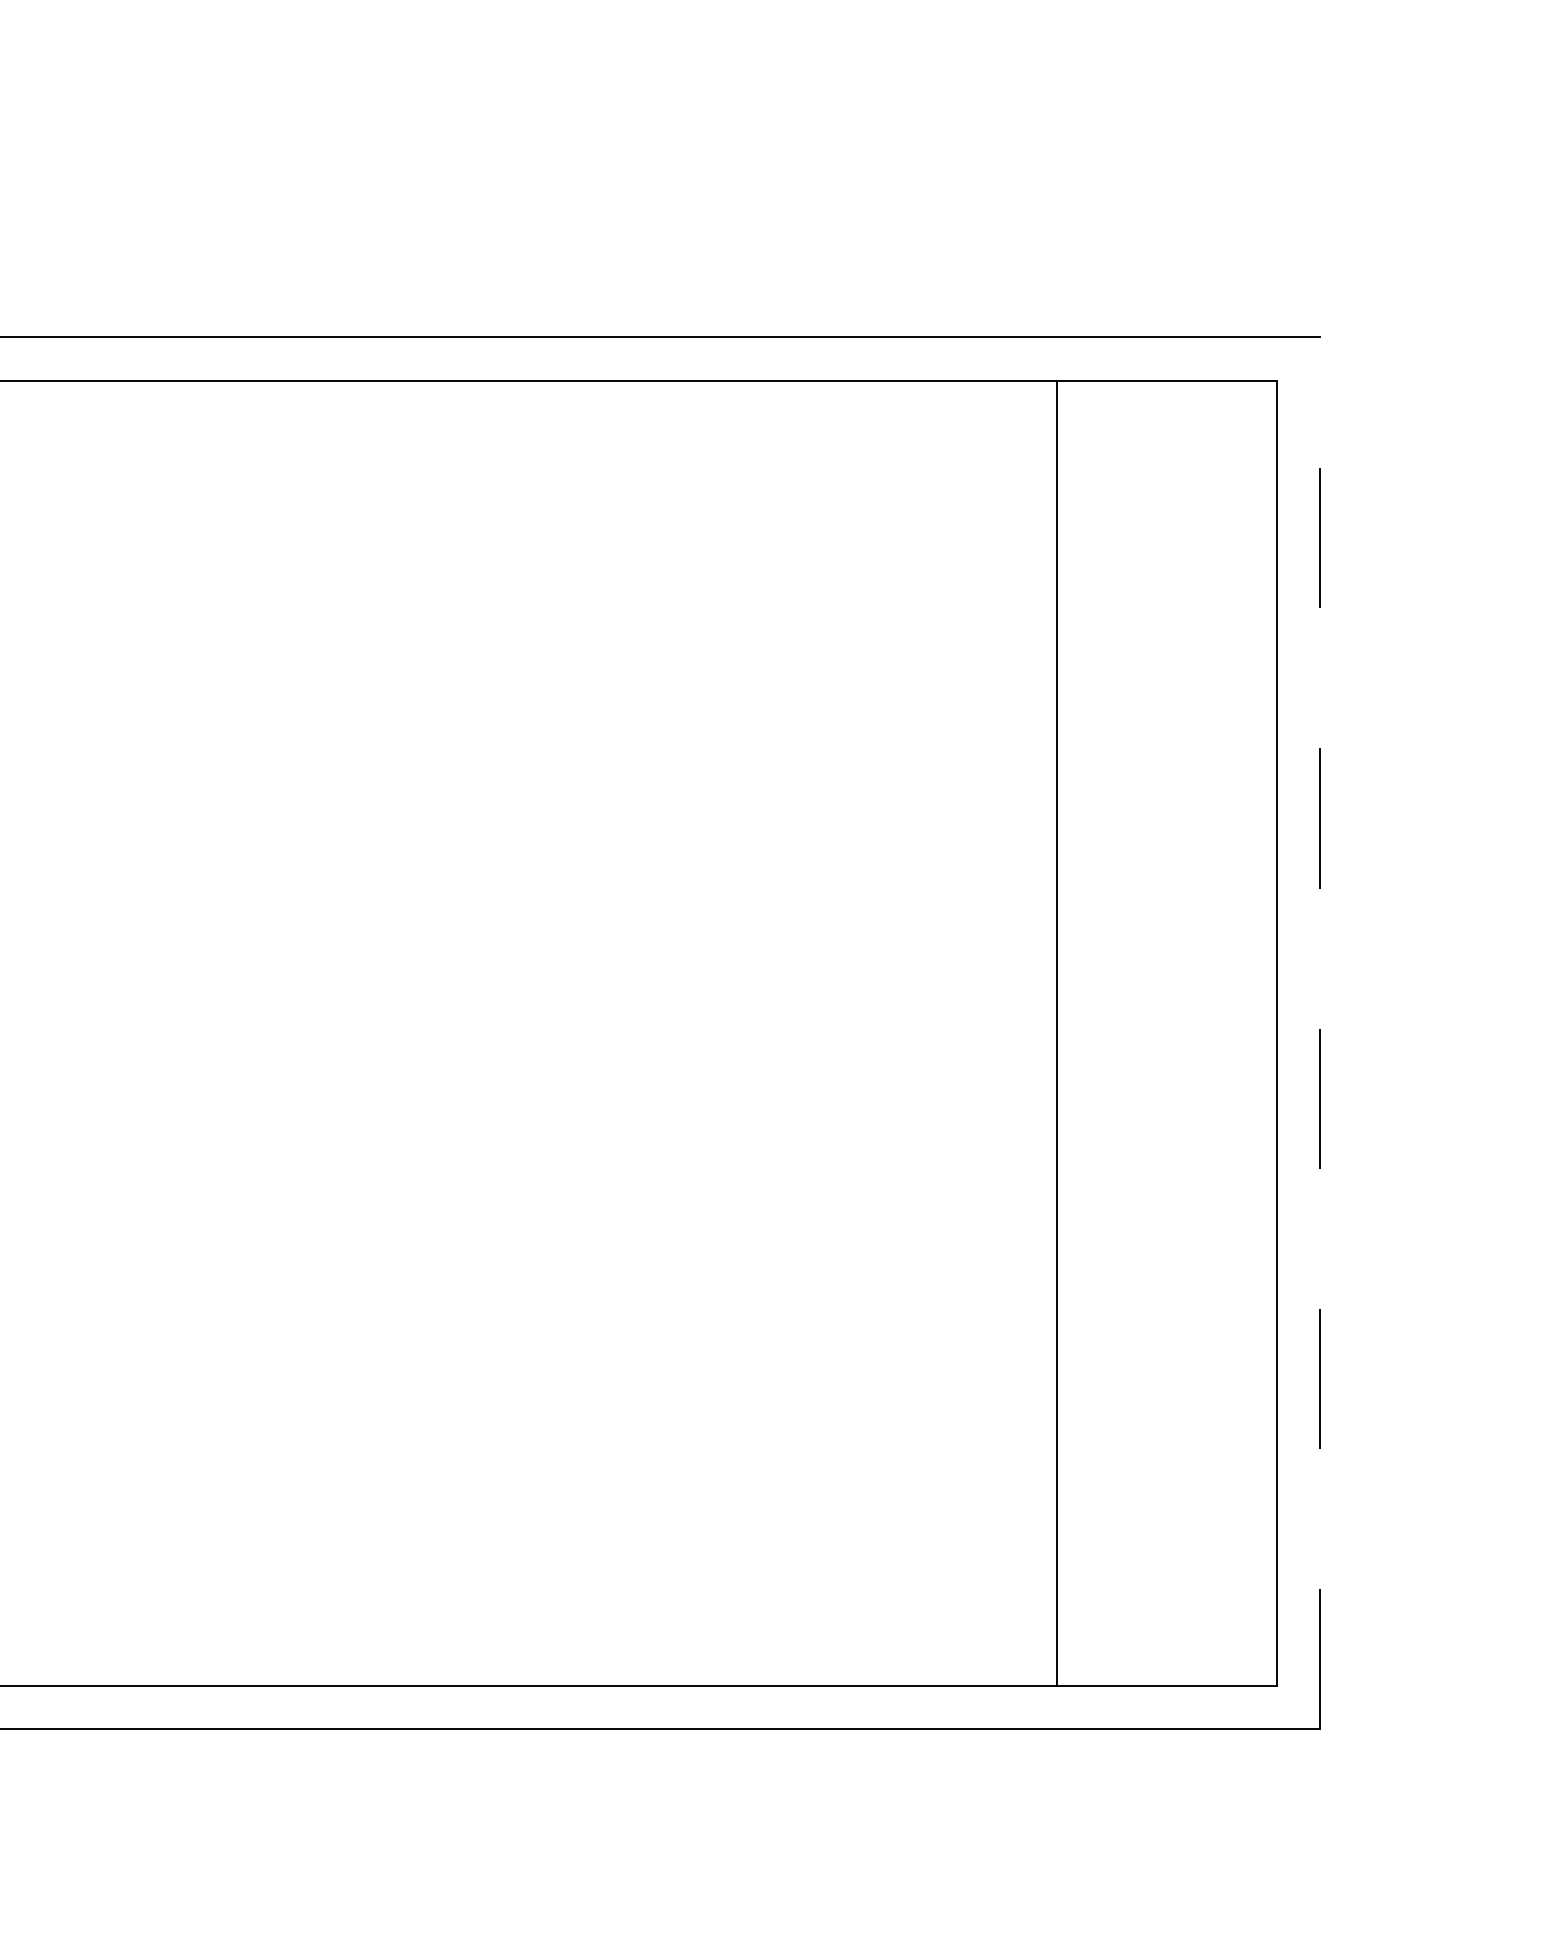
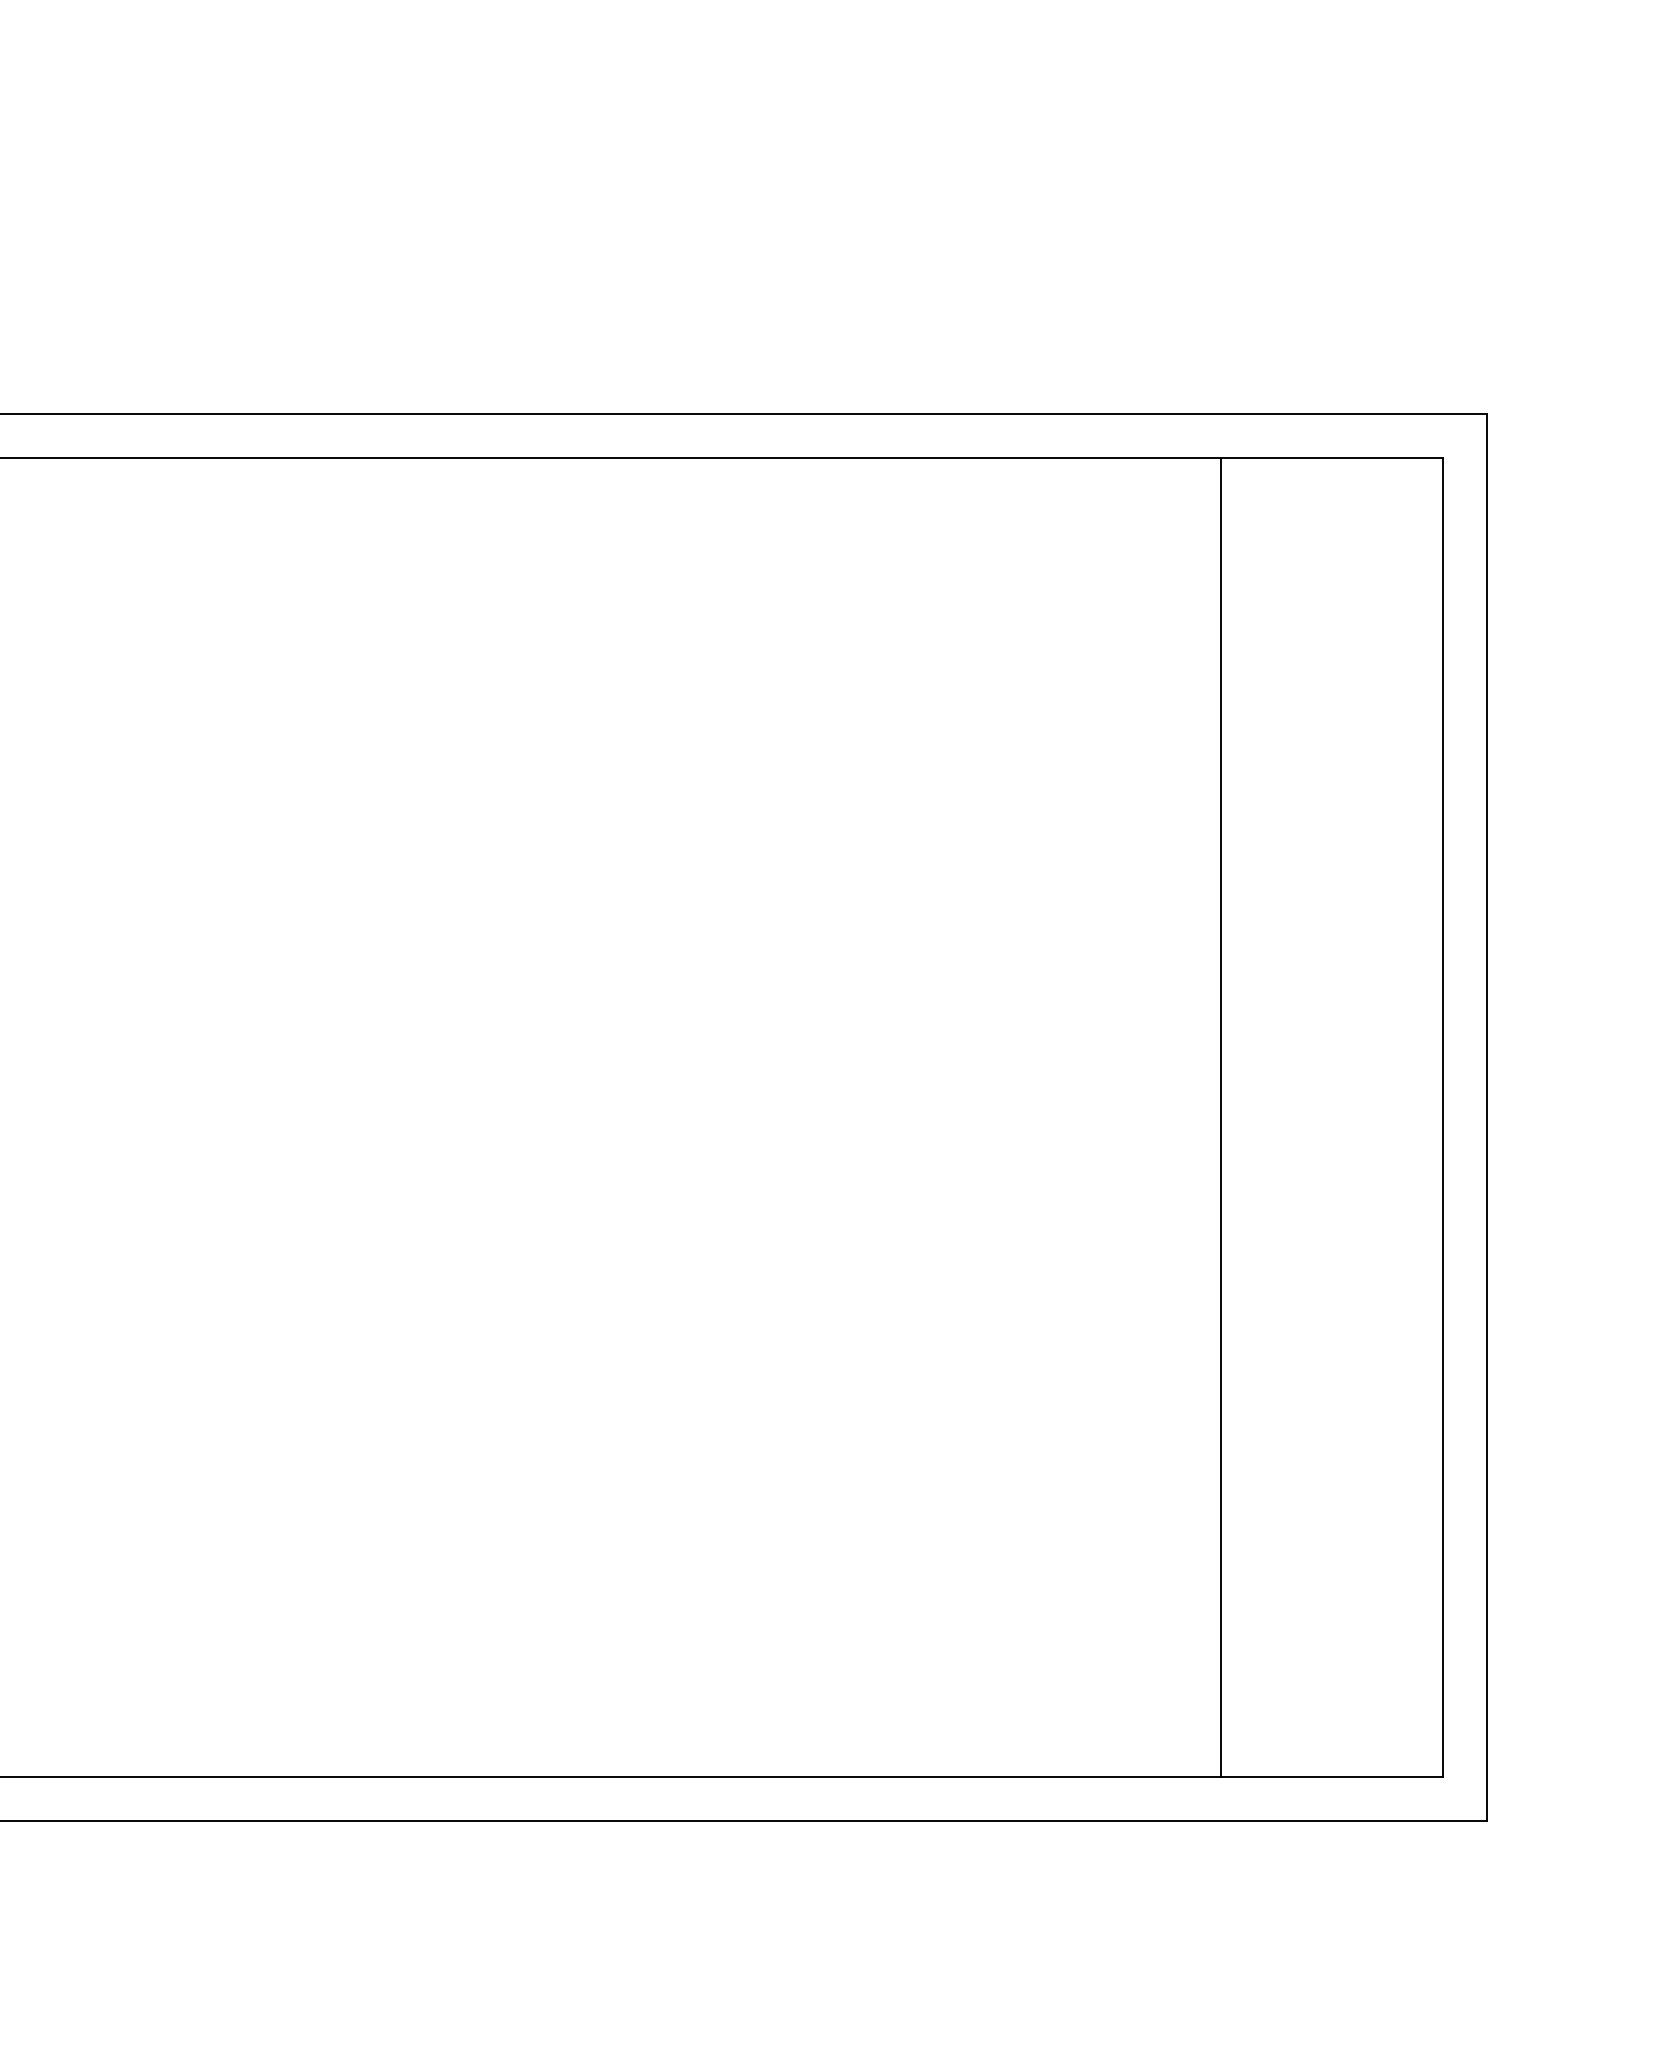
line: (1320, 1032) -> (1487, 1116), dashed -> solid

